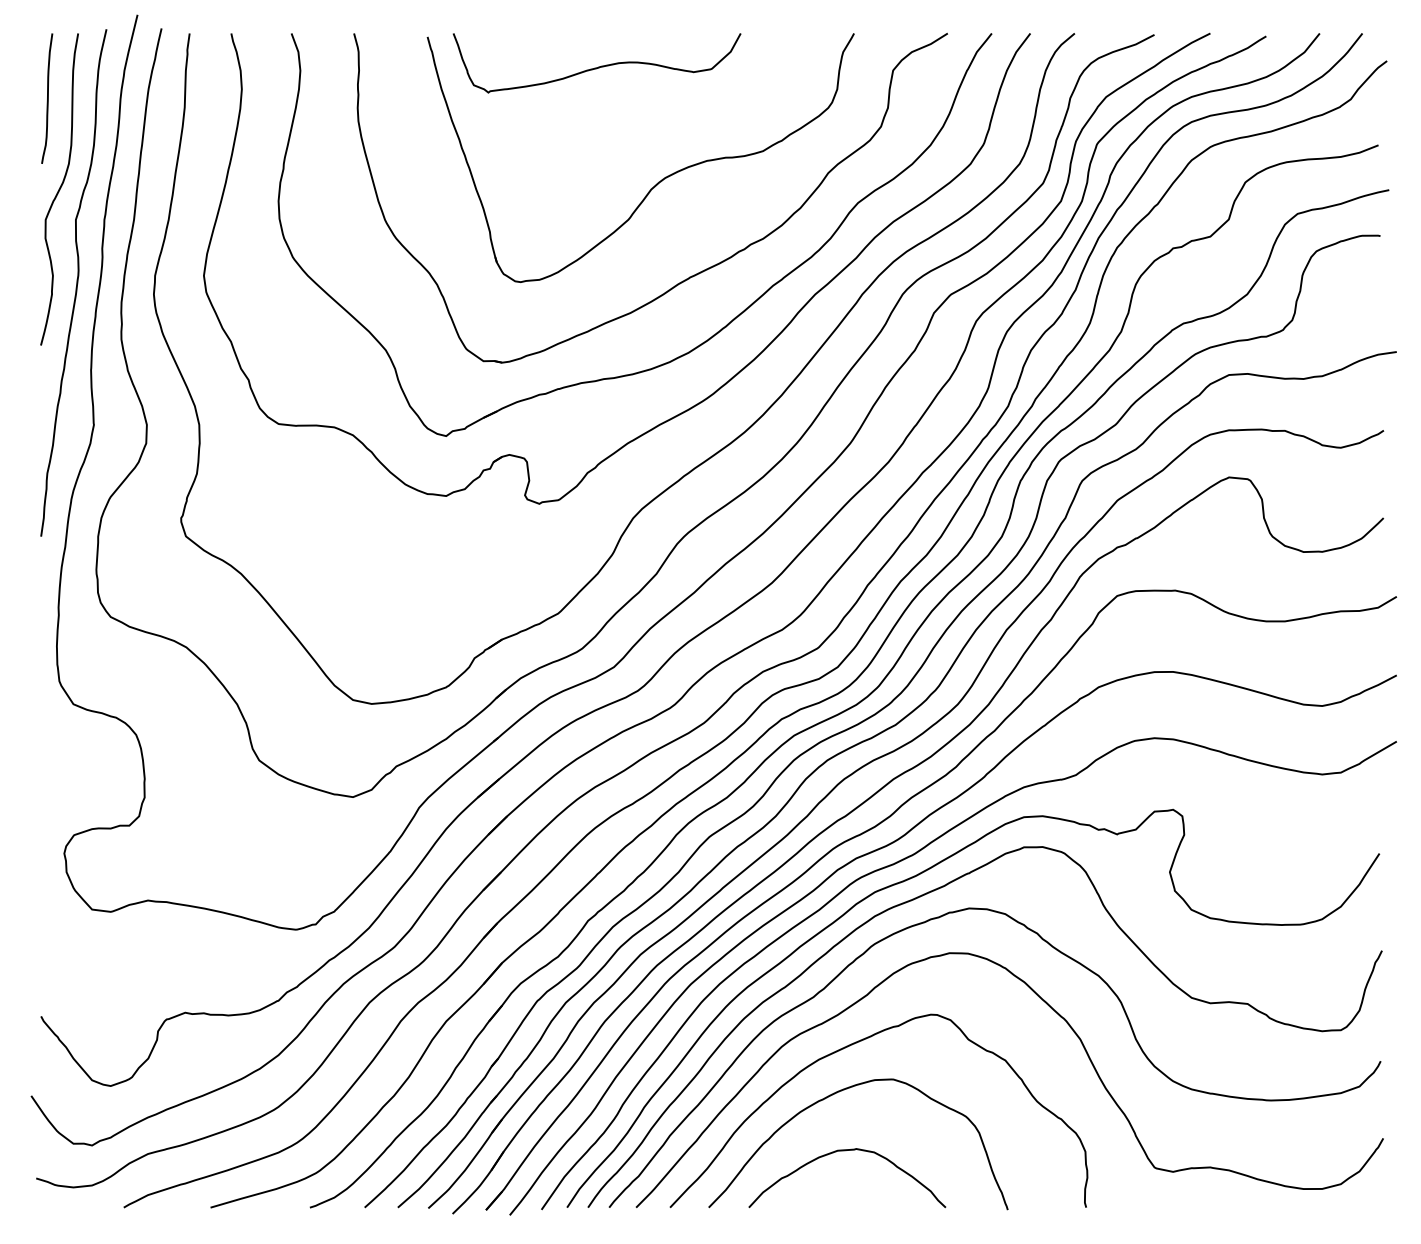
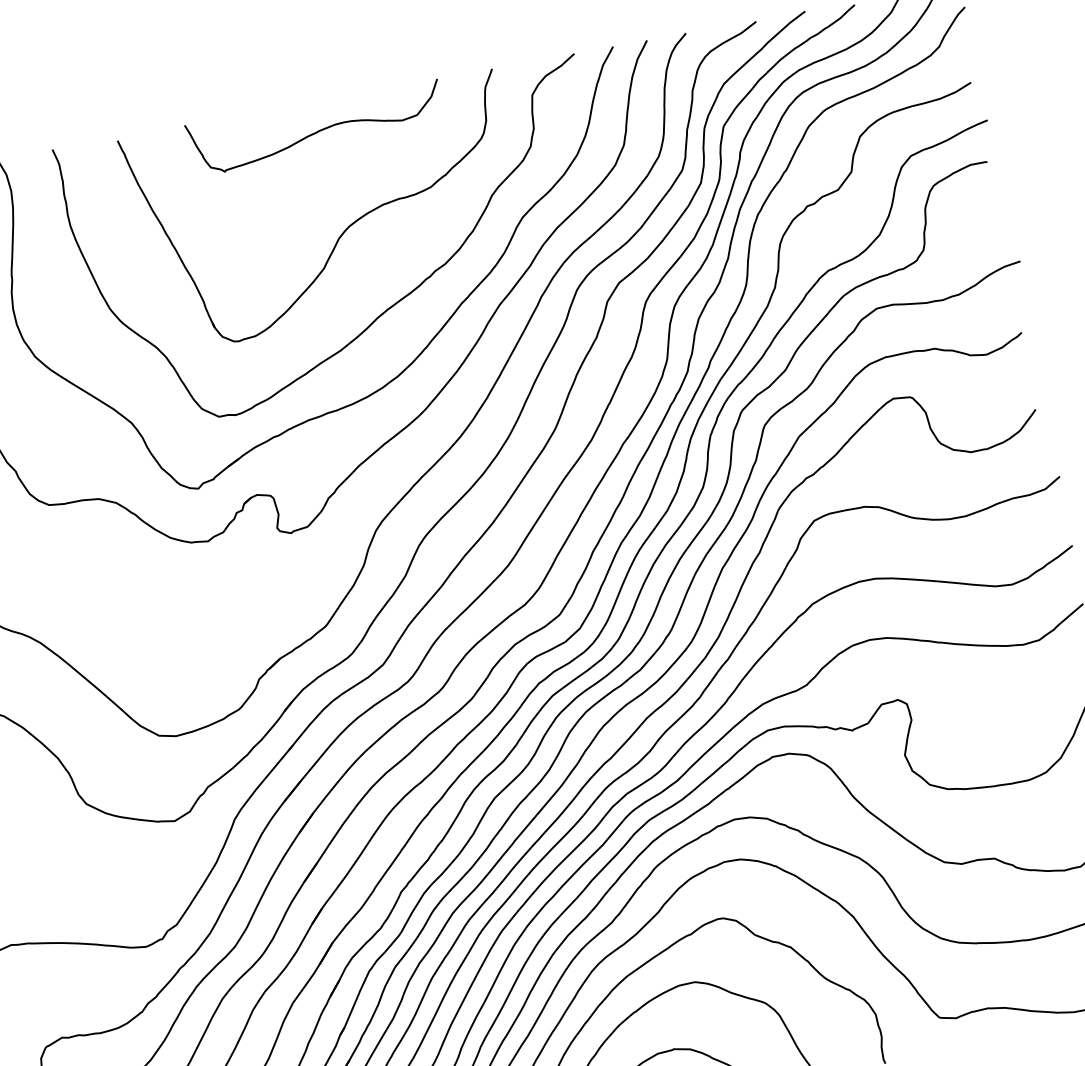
curve: (598, 66) -> (317, 130), moved

